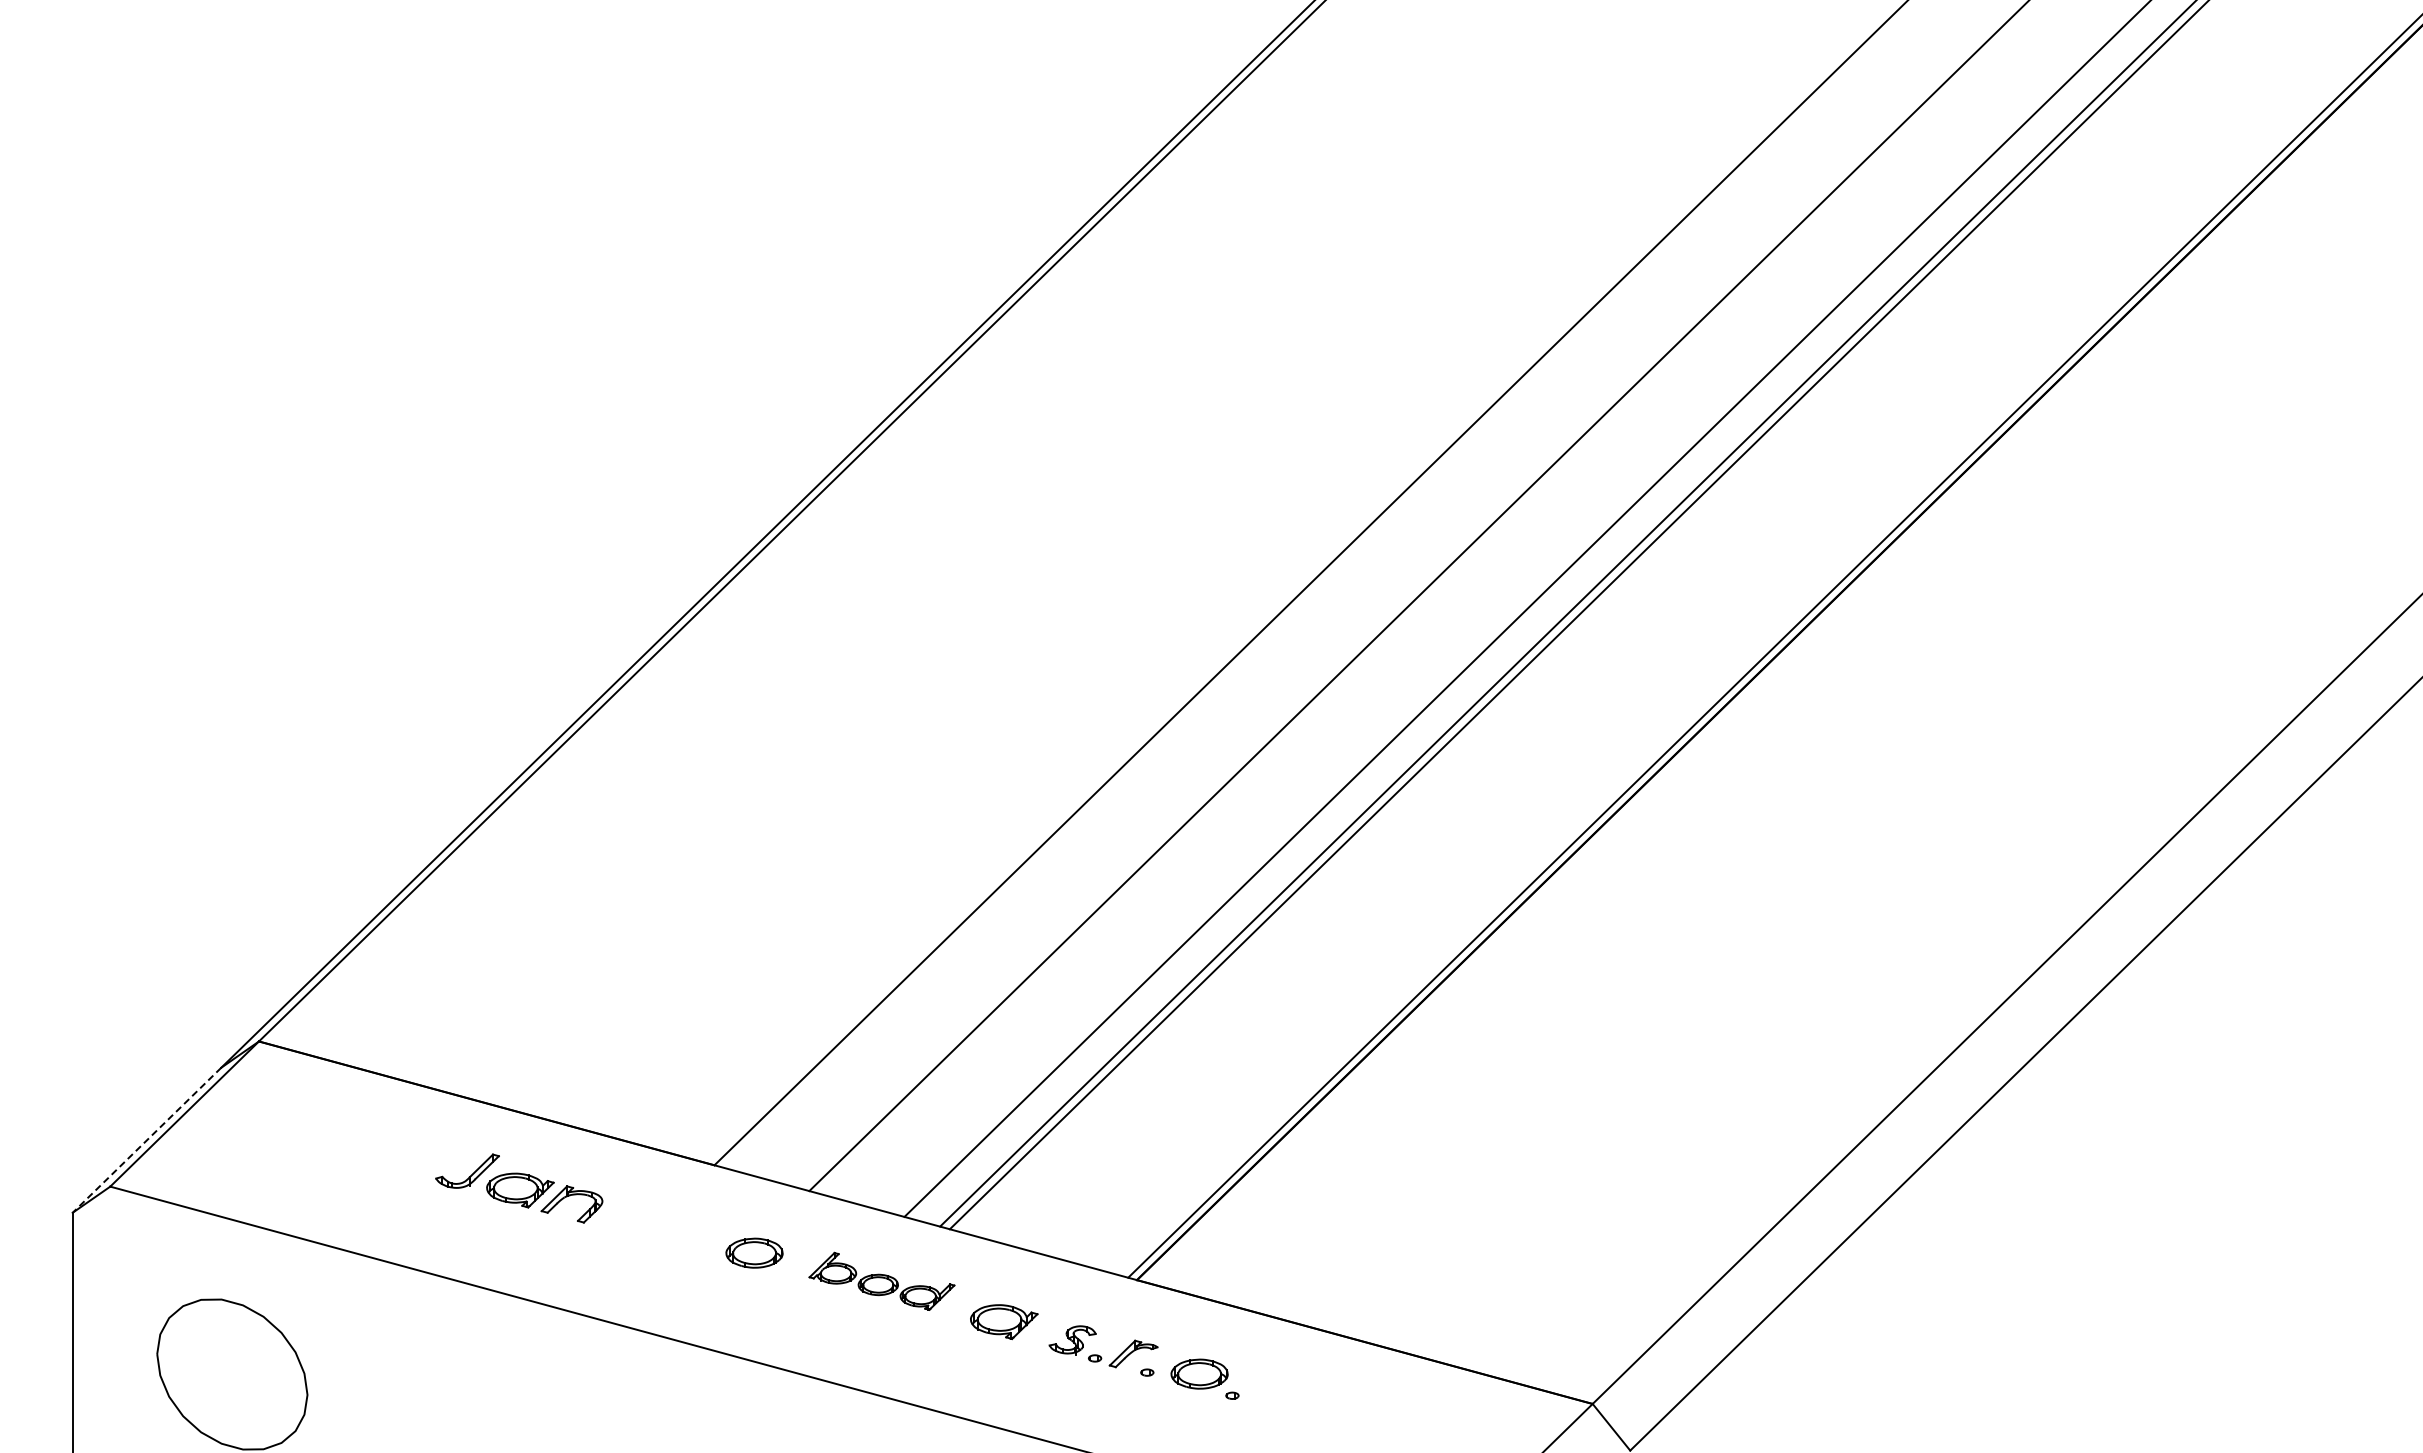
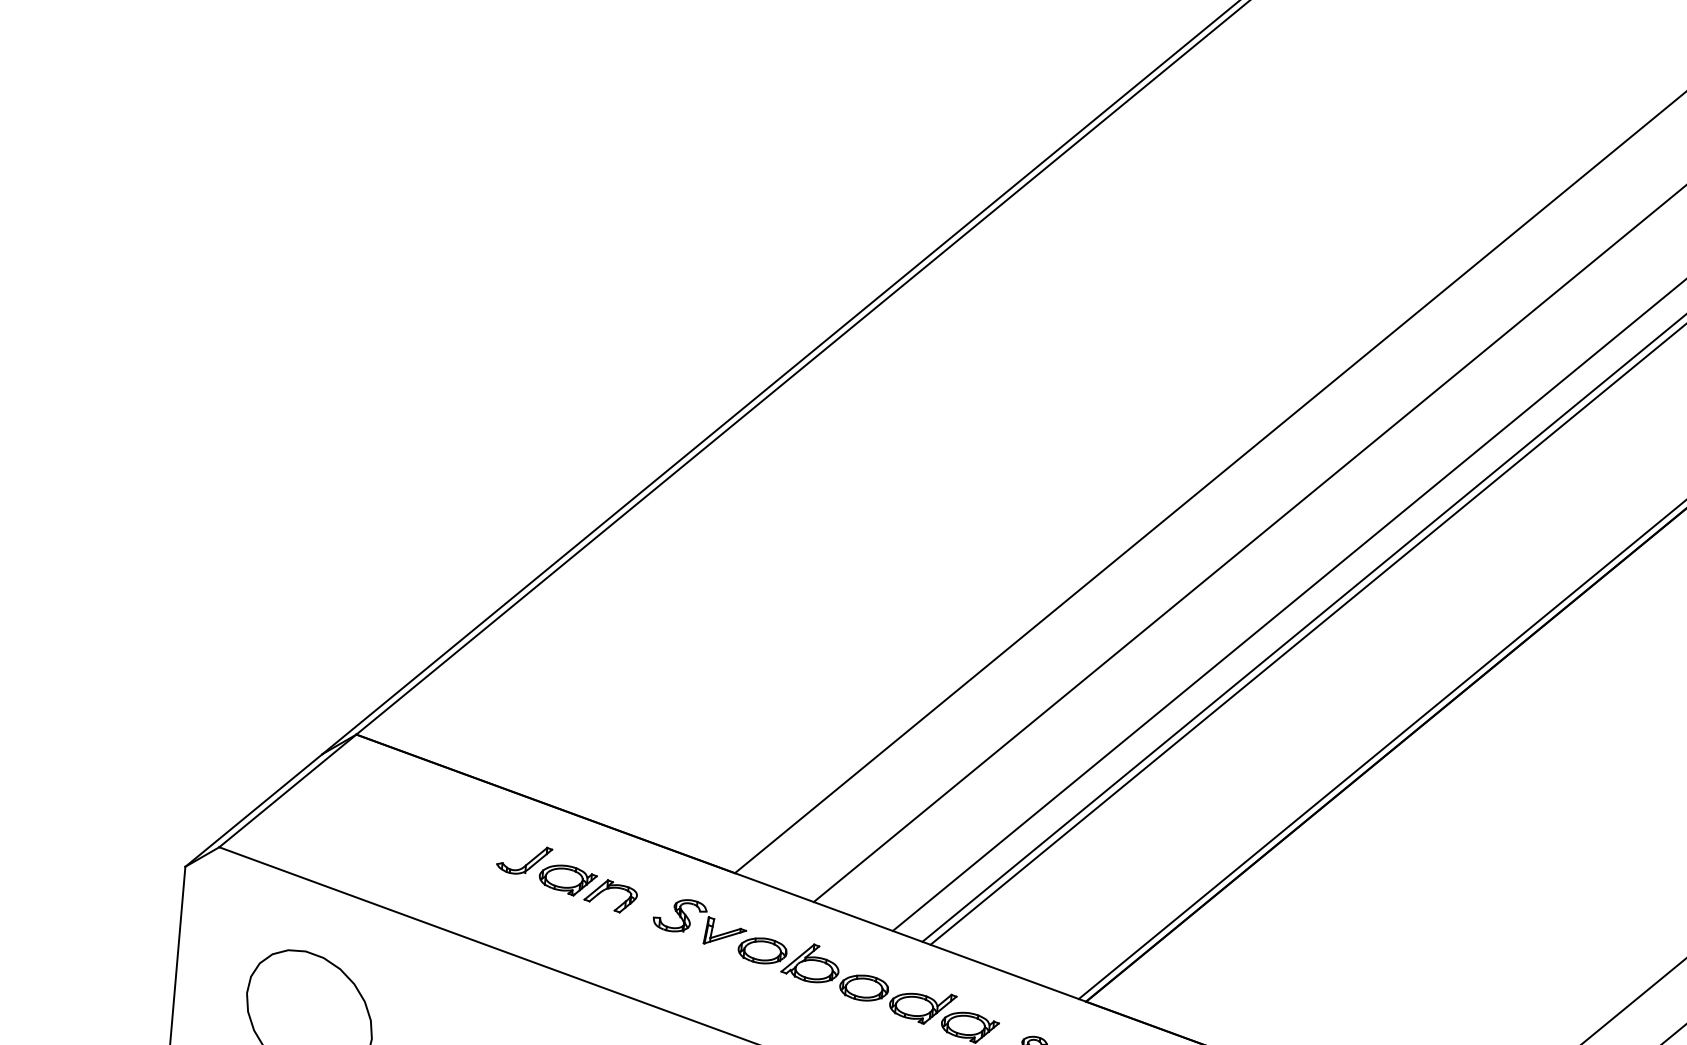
line: (147, 1140) -> (254, 810), dashed -> solid
part: (686, 1225) -> (706, 922), added
part: (881, 1281) -> (868, 984), size x1.43

